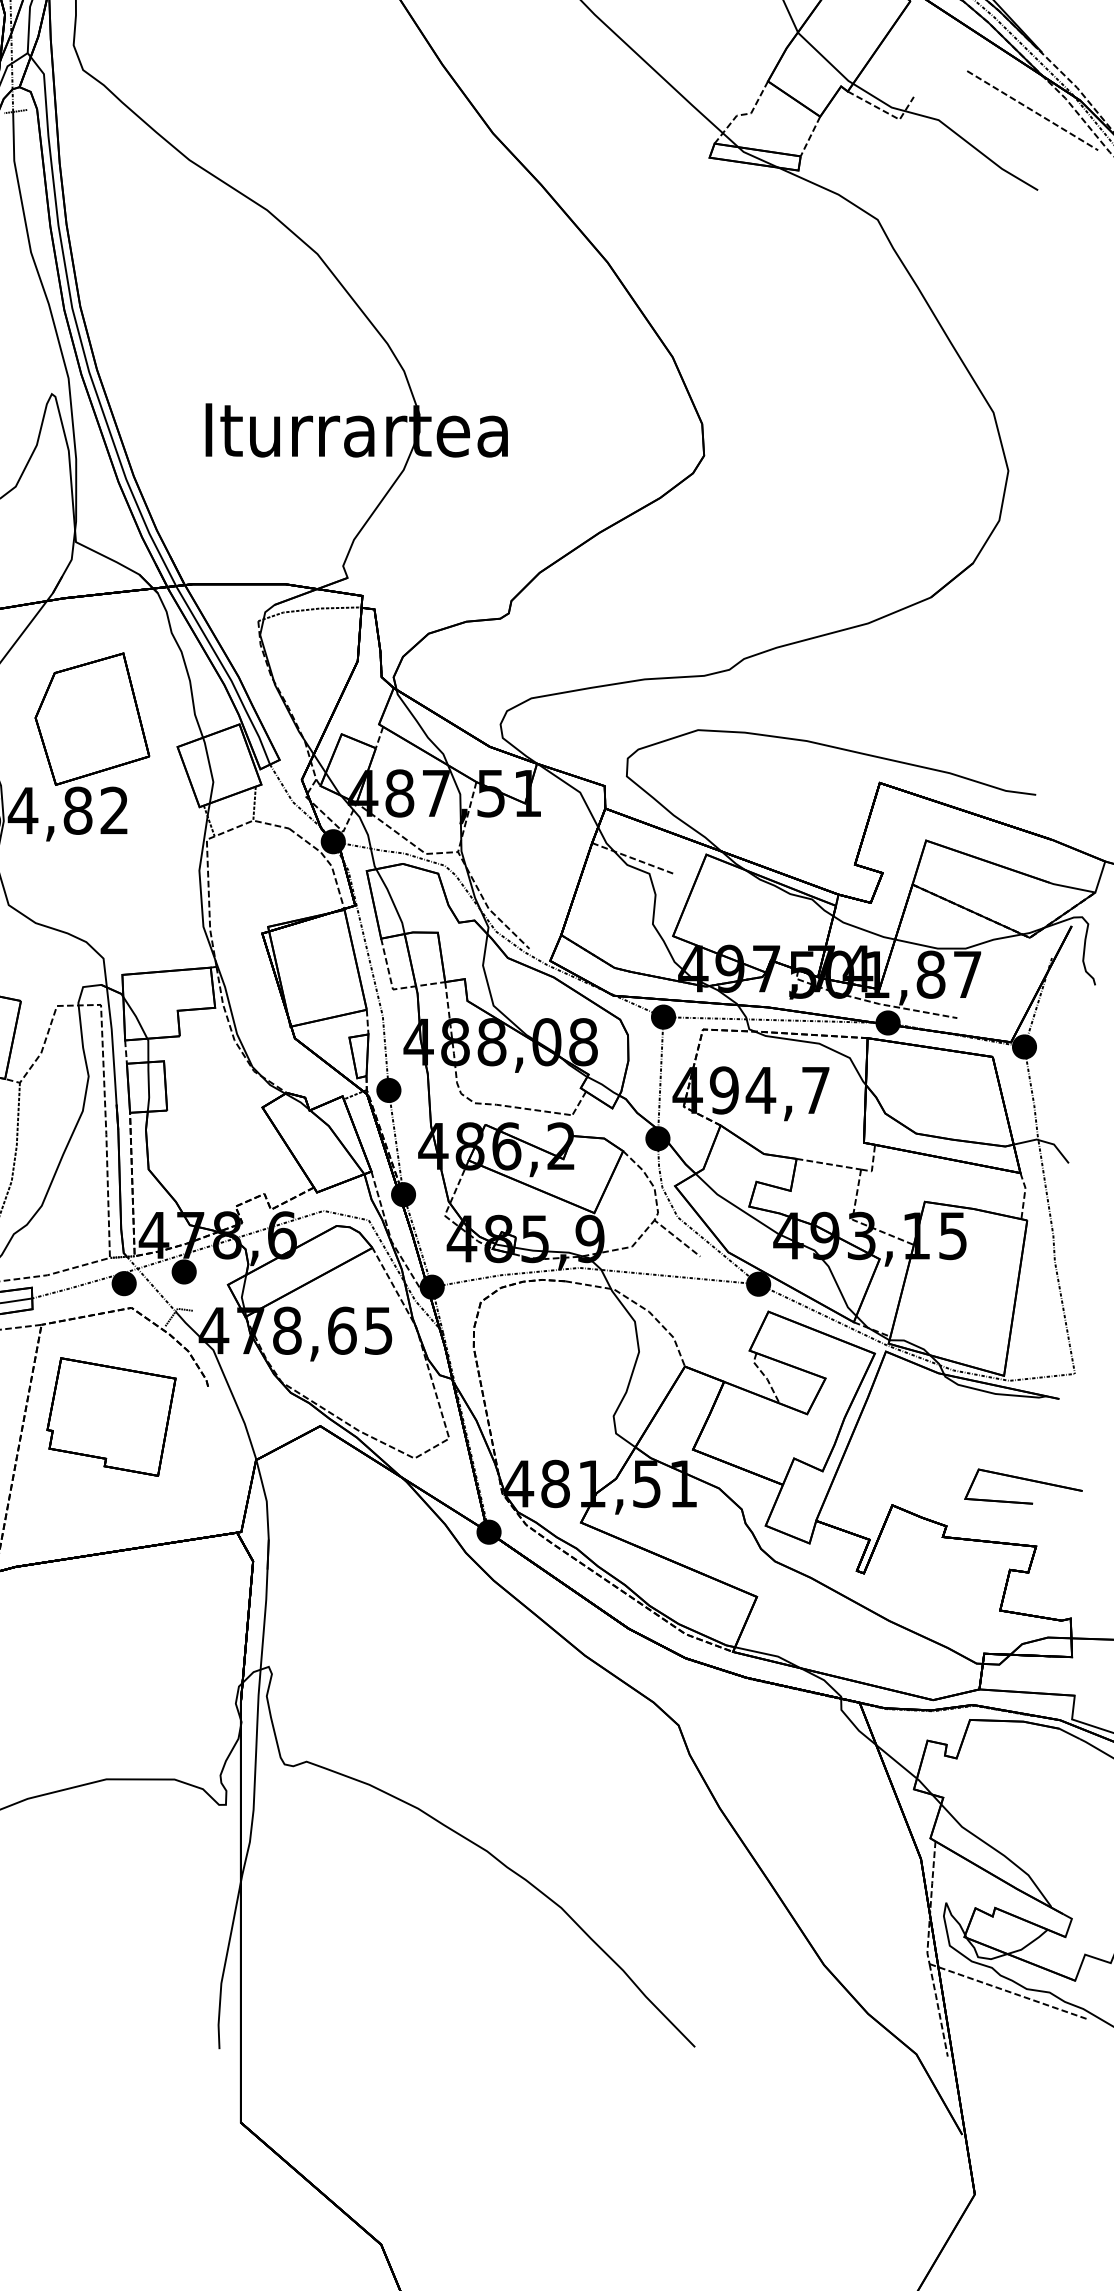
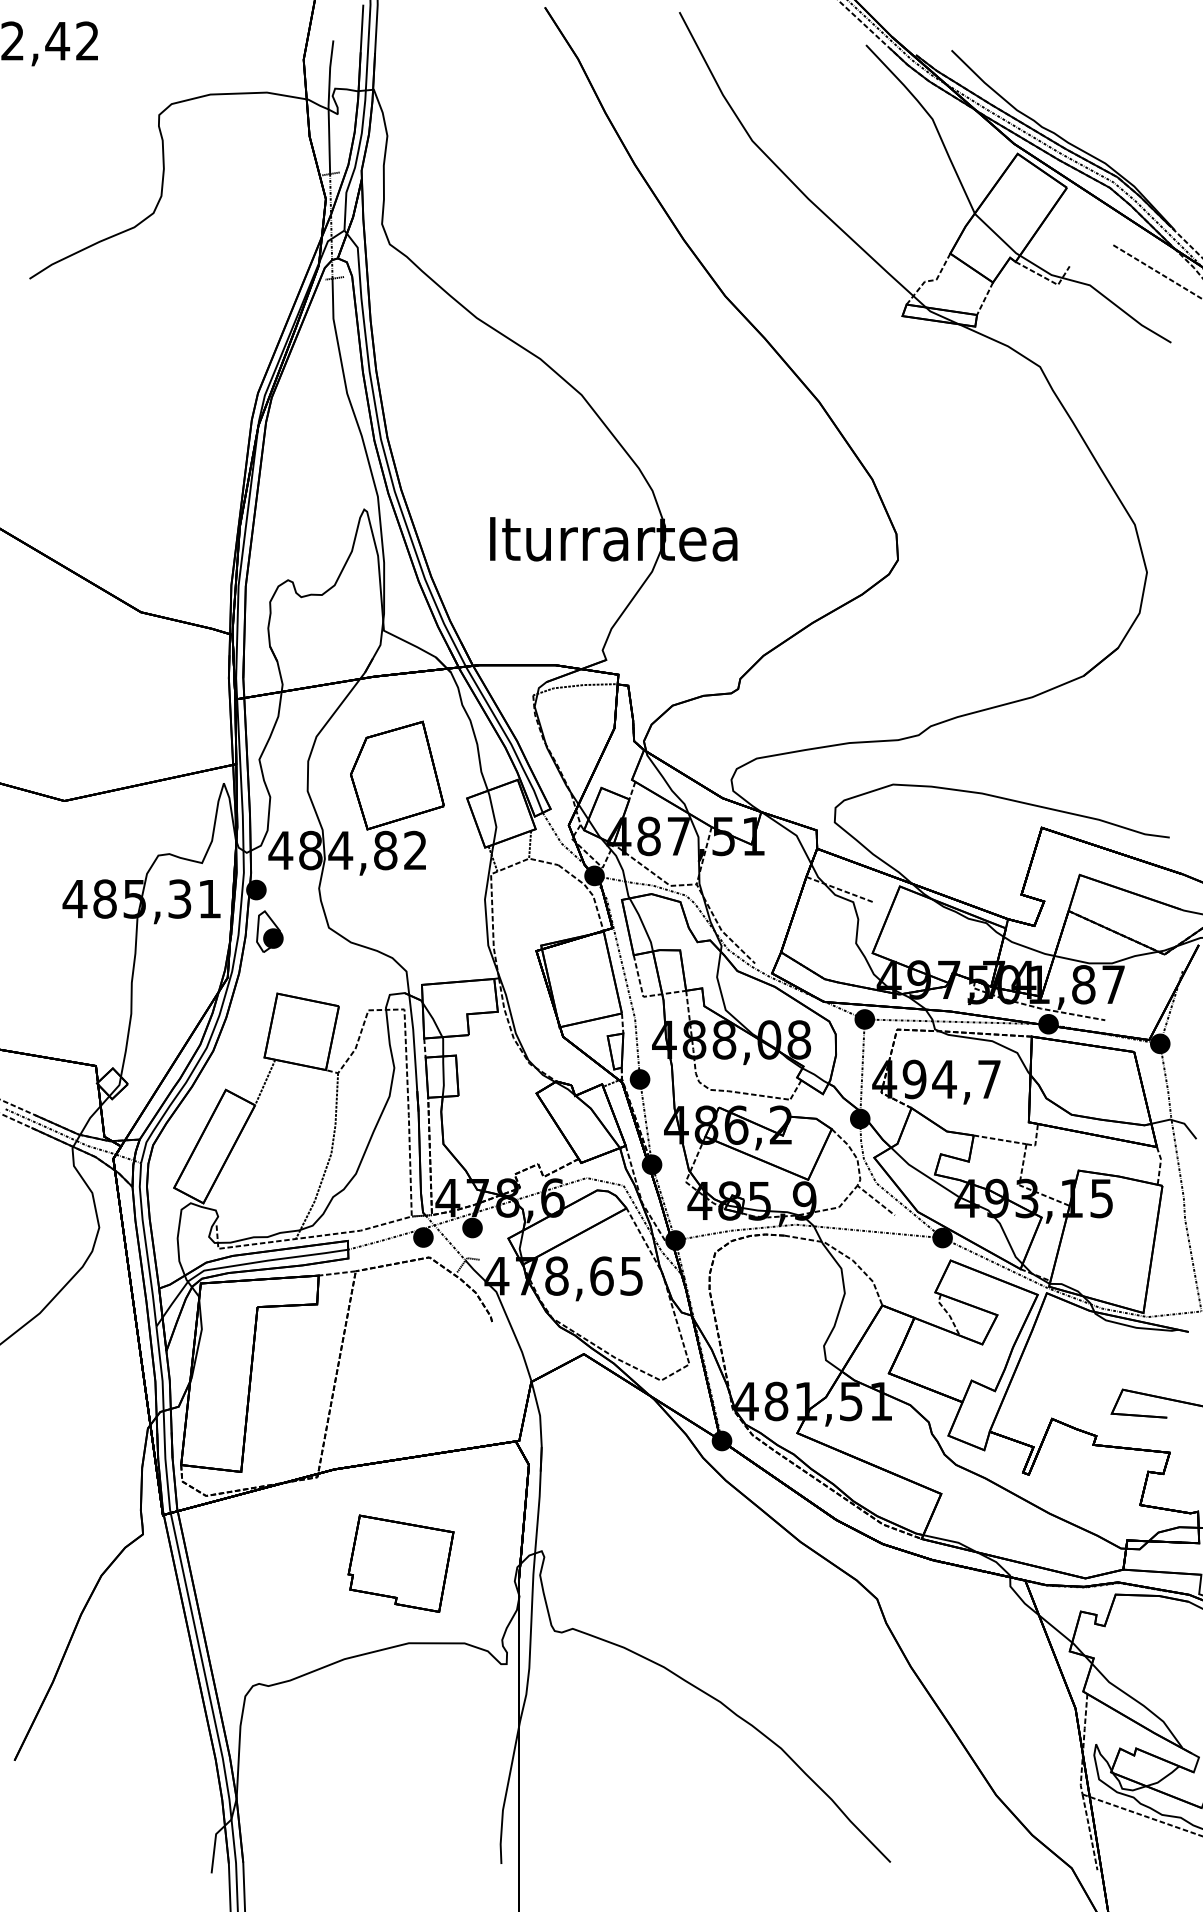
part: (110, 1416) -> (400, 1563), moved

